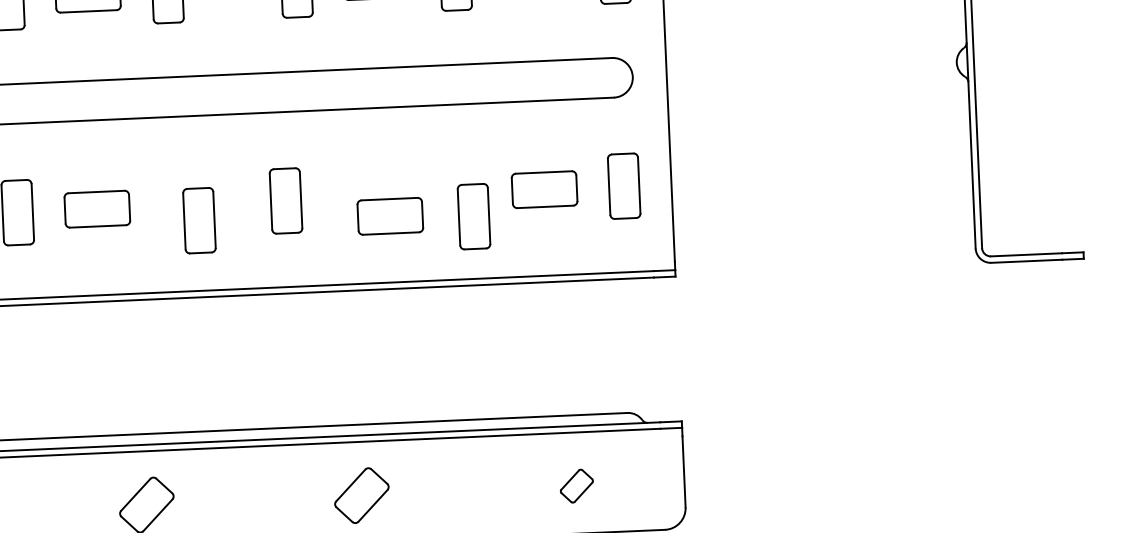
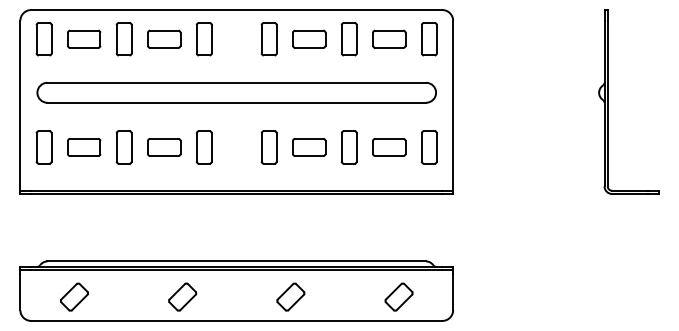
part: (284, 201) -> (268, 147), moved
part: (390, 216) -> (309, 147), moved
part: (474, 216) -> (349, 147), moved
part: (199, 220) -> (204, 147), moved
part: (575, 485) -> (398, 296), size x1.67

